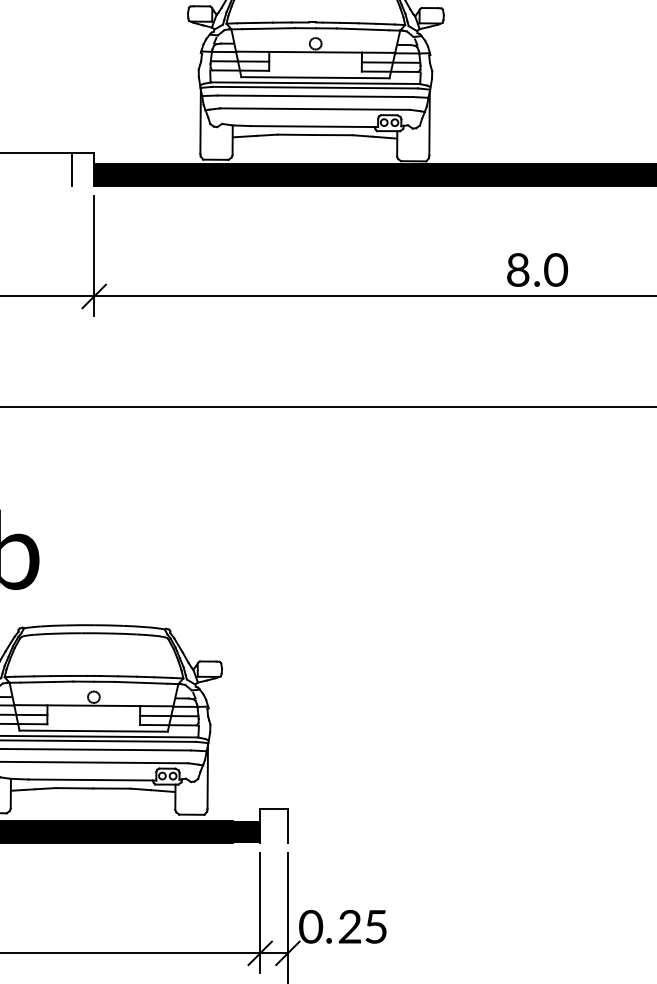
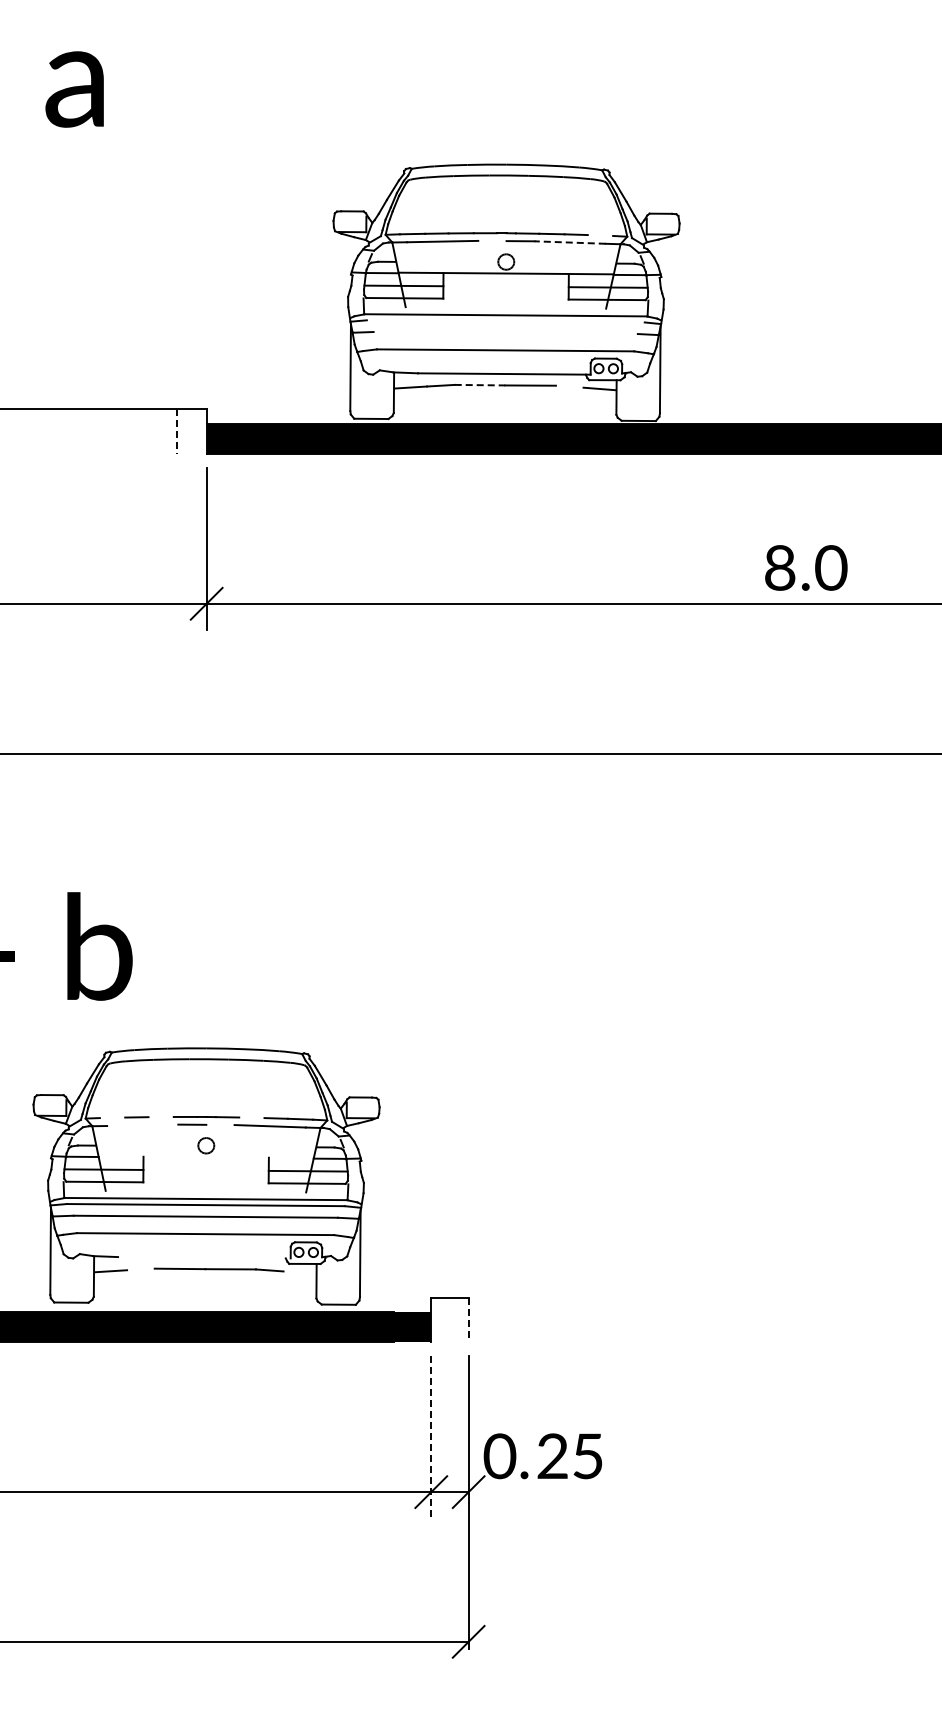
line: (385, 24) -> (600, 235), removed
line: (305, 27) -> (492, 240), removed
line: (363, 29) -> (570, 242), solid -> dashed
line: (315, 77) -> (505, 307), removed
line: (315, 87) -> (505, 321), removed
line: (315, 96) -> (505, 333), removed
line: (296, 135) -> (480, 385), solid -> dashed
line: (362, 135) -> (569, 386), removed
line: (71, 169) -> (176, 432), solid -> dashed
line: (60, 675) -> (160, 1116), removed
line: (24, 676) -> (112, 1117), removed
line: (127, 676) -> (251, 1117), removed
line: (104, 681) -> (220, 1124), removed
line: (46, 682) -> (142, 1125), removed
line: (93, 705) -> (205, 1157), removed
line: (93, 731) -> (205, 1191), removed
line: (92, 779) -> (204, 1257), removed
line: (45, 788) -> (140, 1269), removed
line: (162, 790) -> (299, 1272), removed
line: (287, 826) -> (468, 1320), solid -> dashed
line: (260, 912) -> (431, 1437), solid -> dashed

